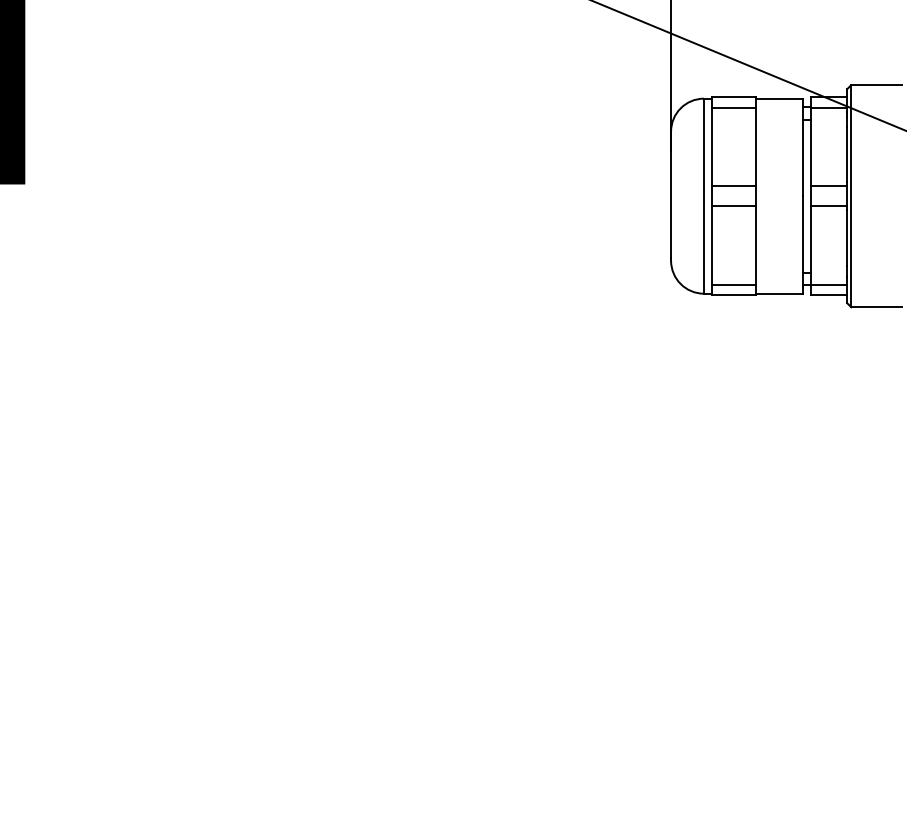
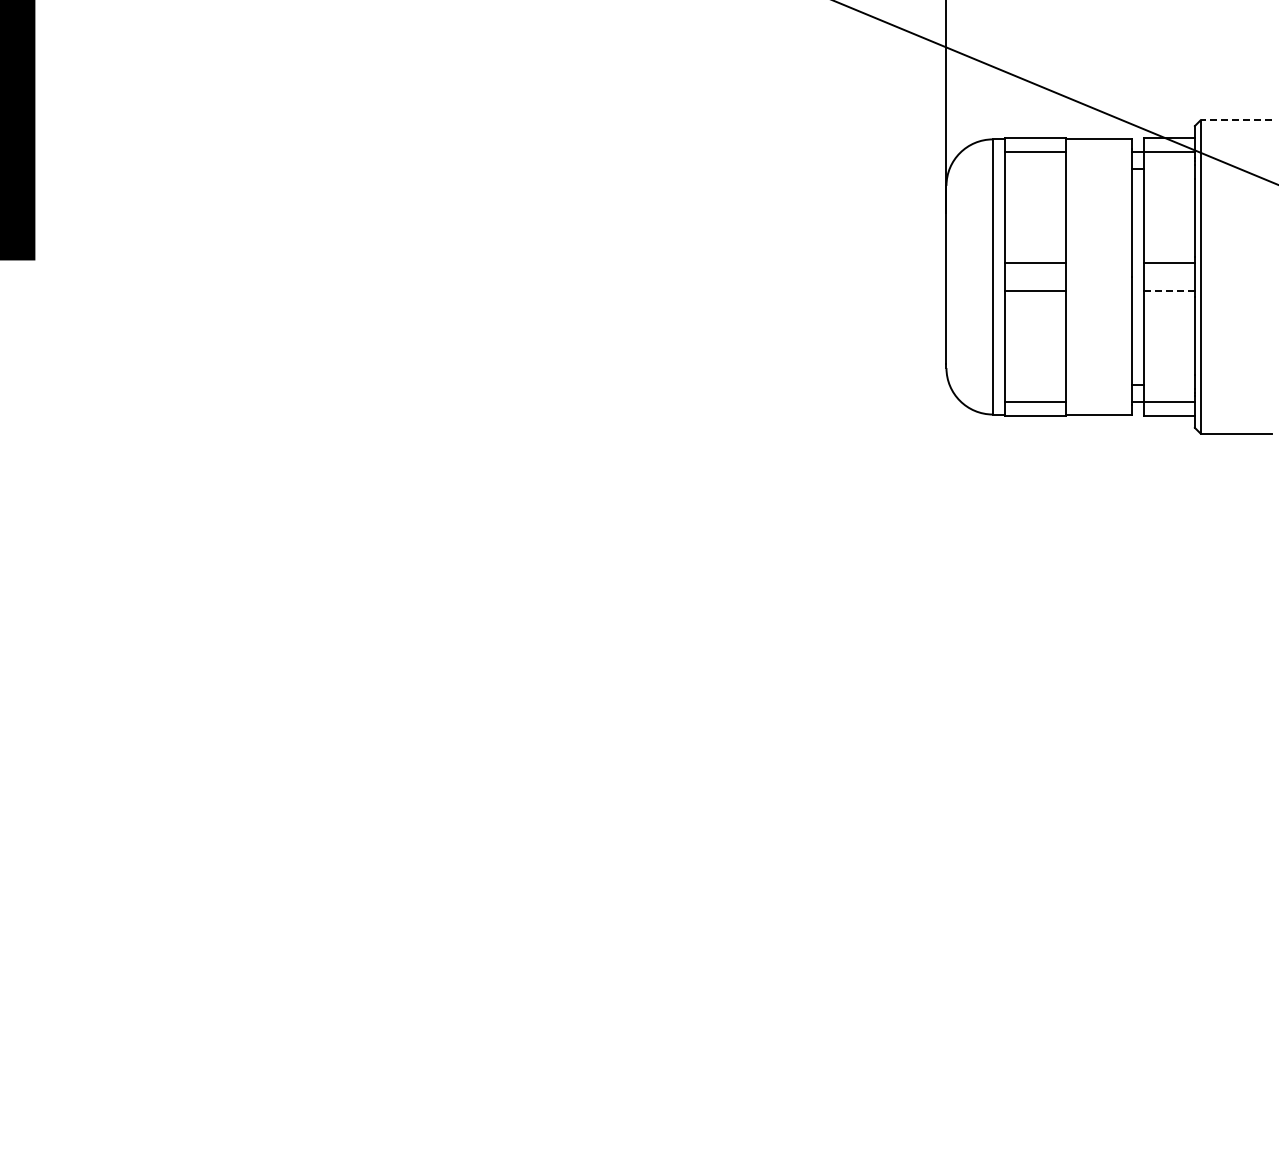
line: (876, 85) -> (1236, 120), solid -> dashed
line: (829, 206) -> (1169, 291), solid -> dashed

